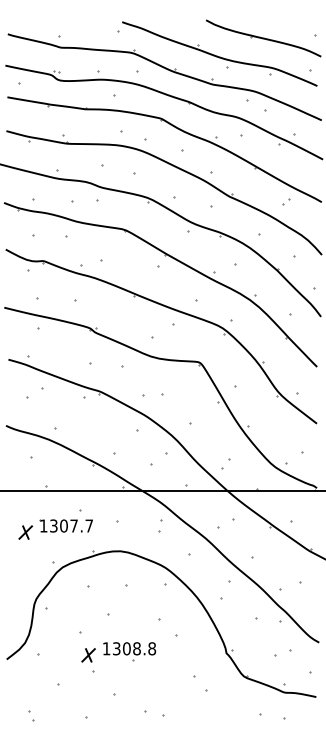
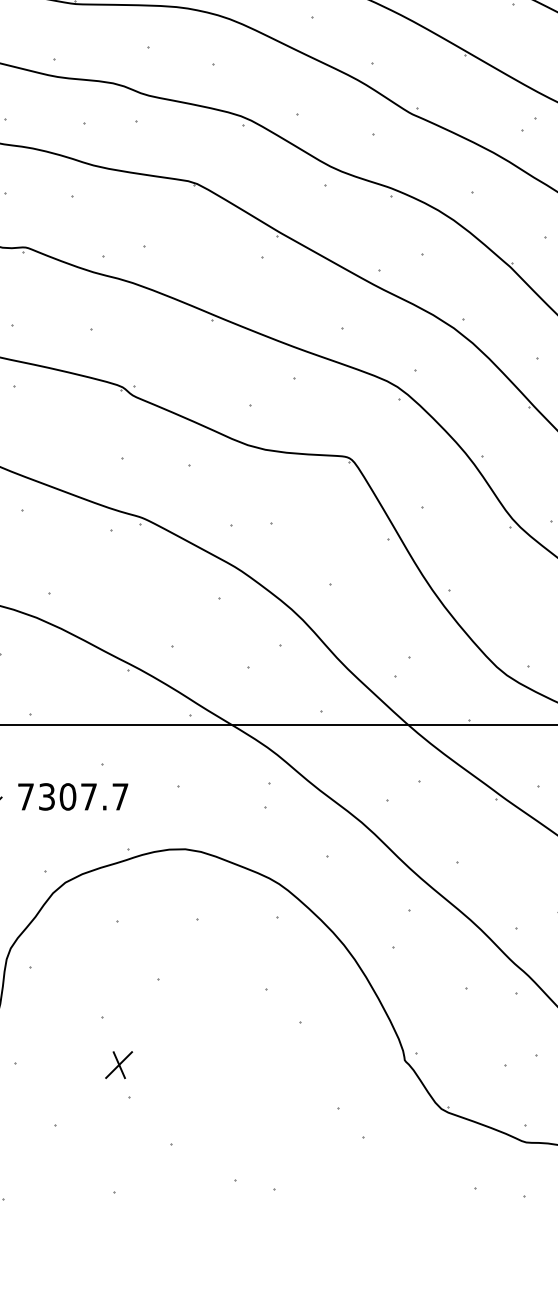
text: (43, 525) -> (25, 795), 1307.7 -> 7307.7
part: (129, 651) -> (203, 1057), removed

